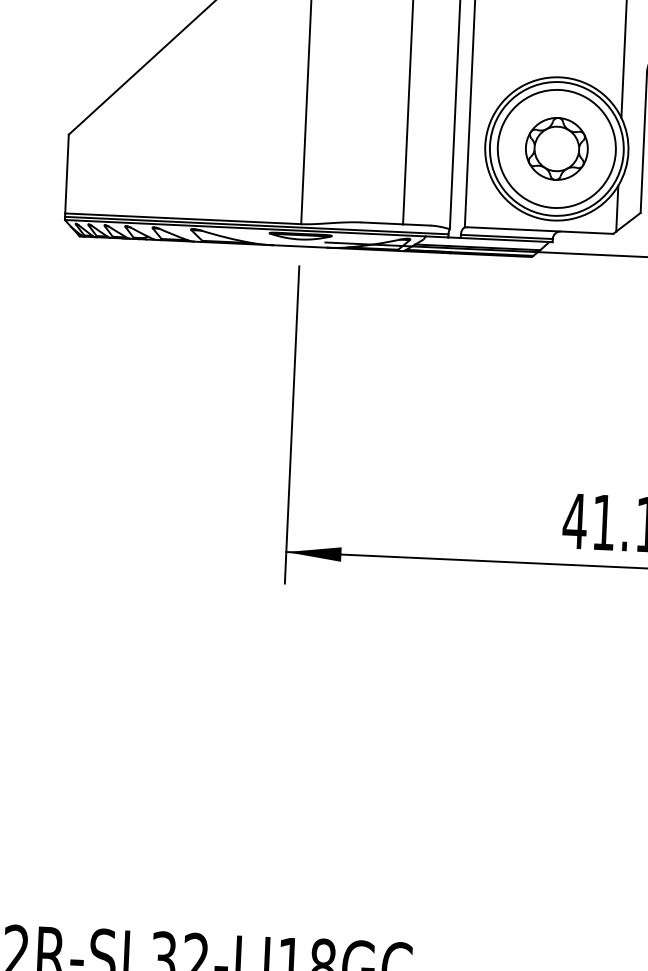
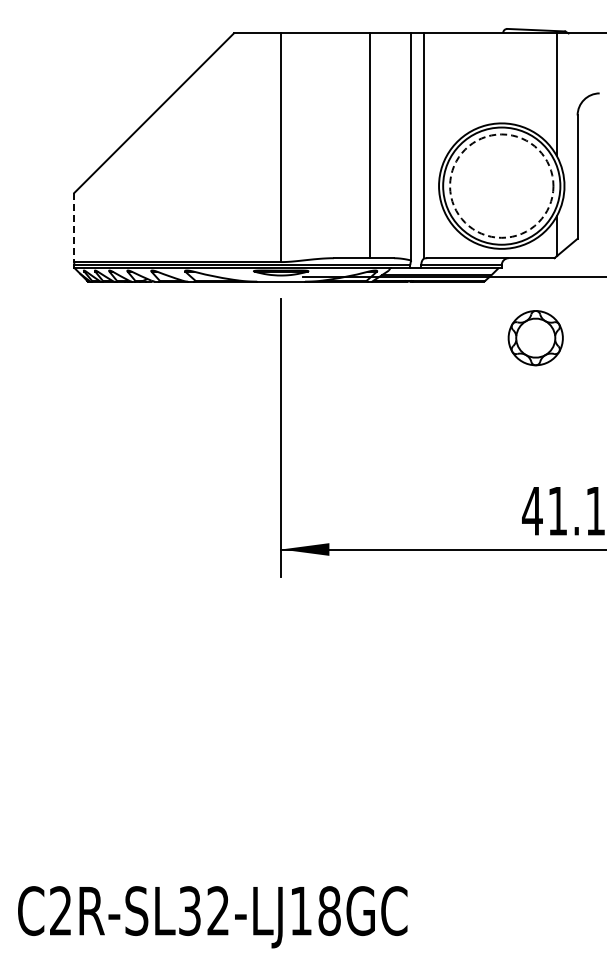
circle: (556, 148) -> (501, 185), solid -> dashed
part: (556, 149) -> (535, 338), moved
line: (67, 173) -> (74, 227), solid -> dashed

